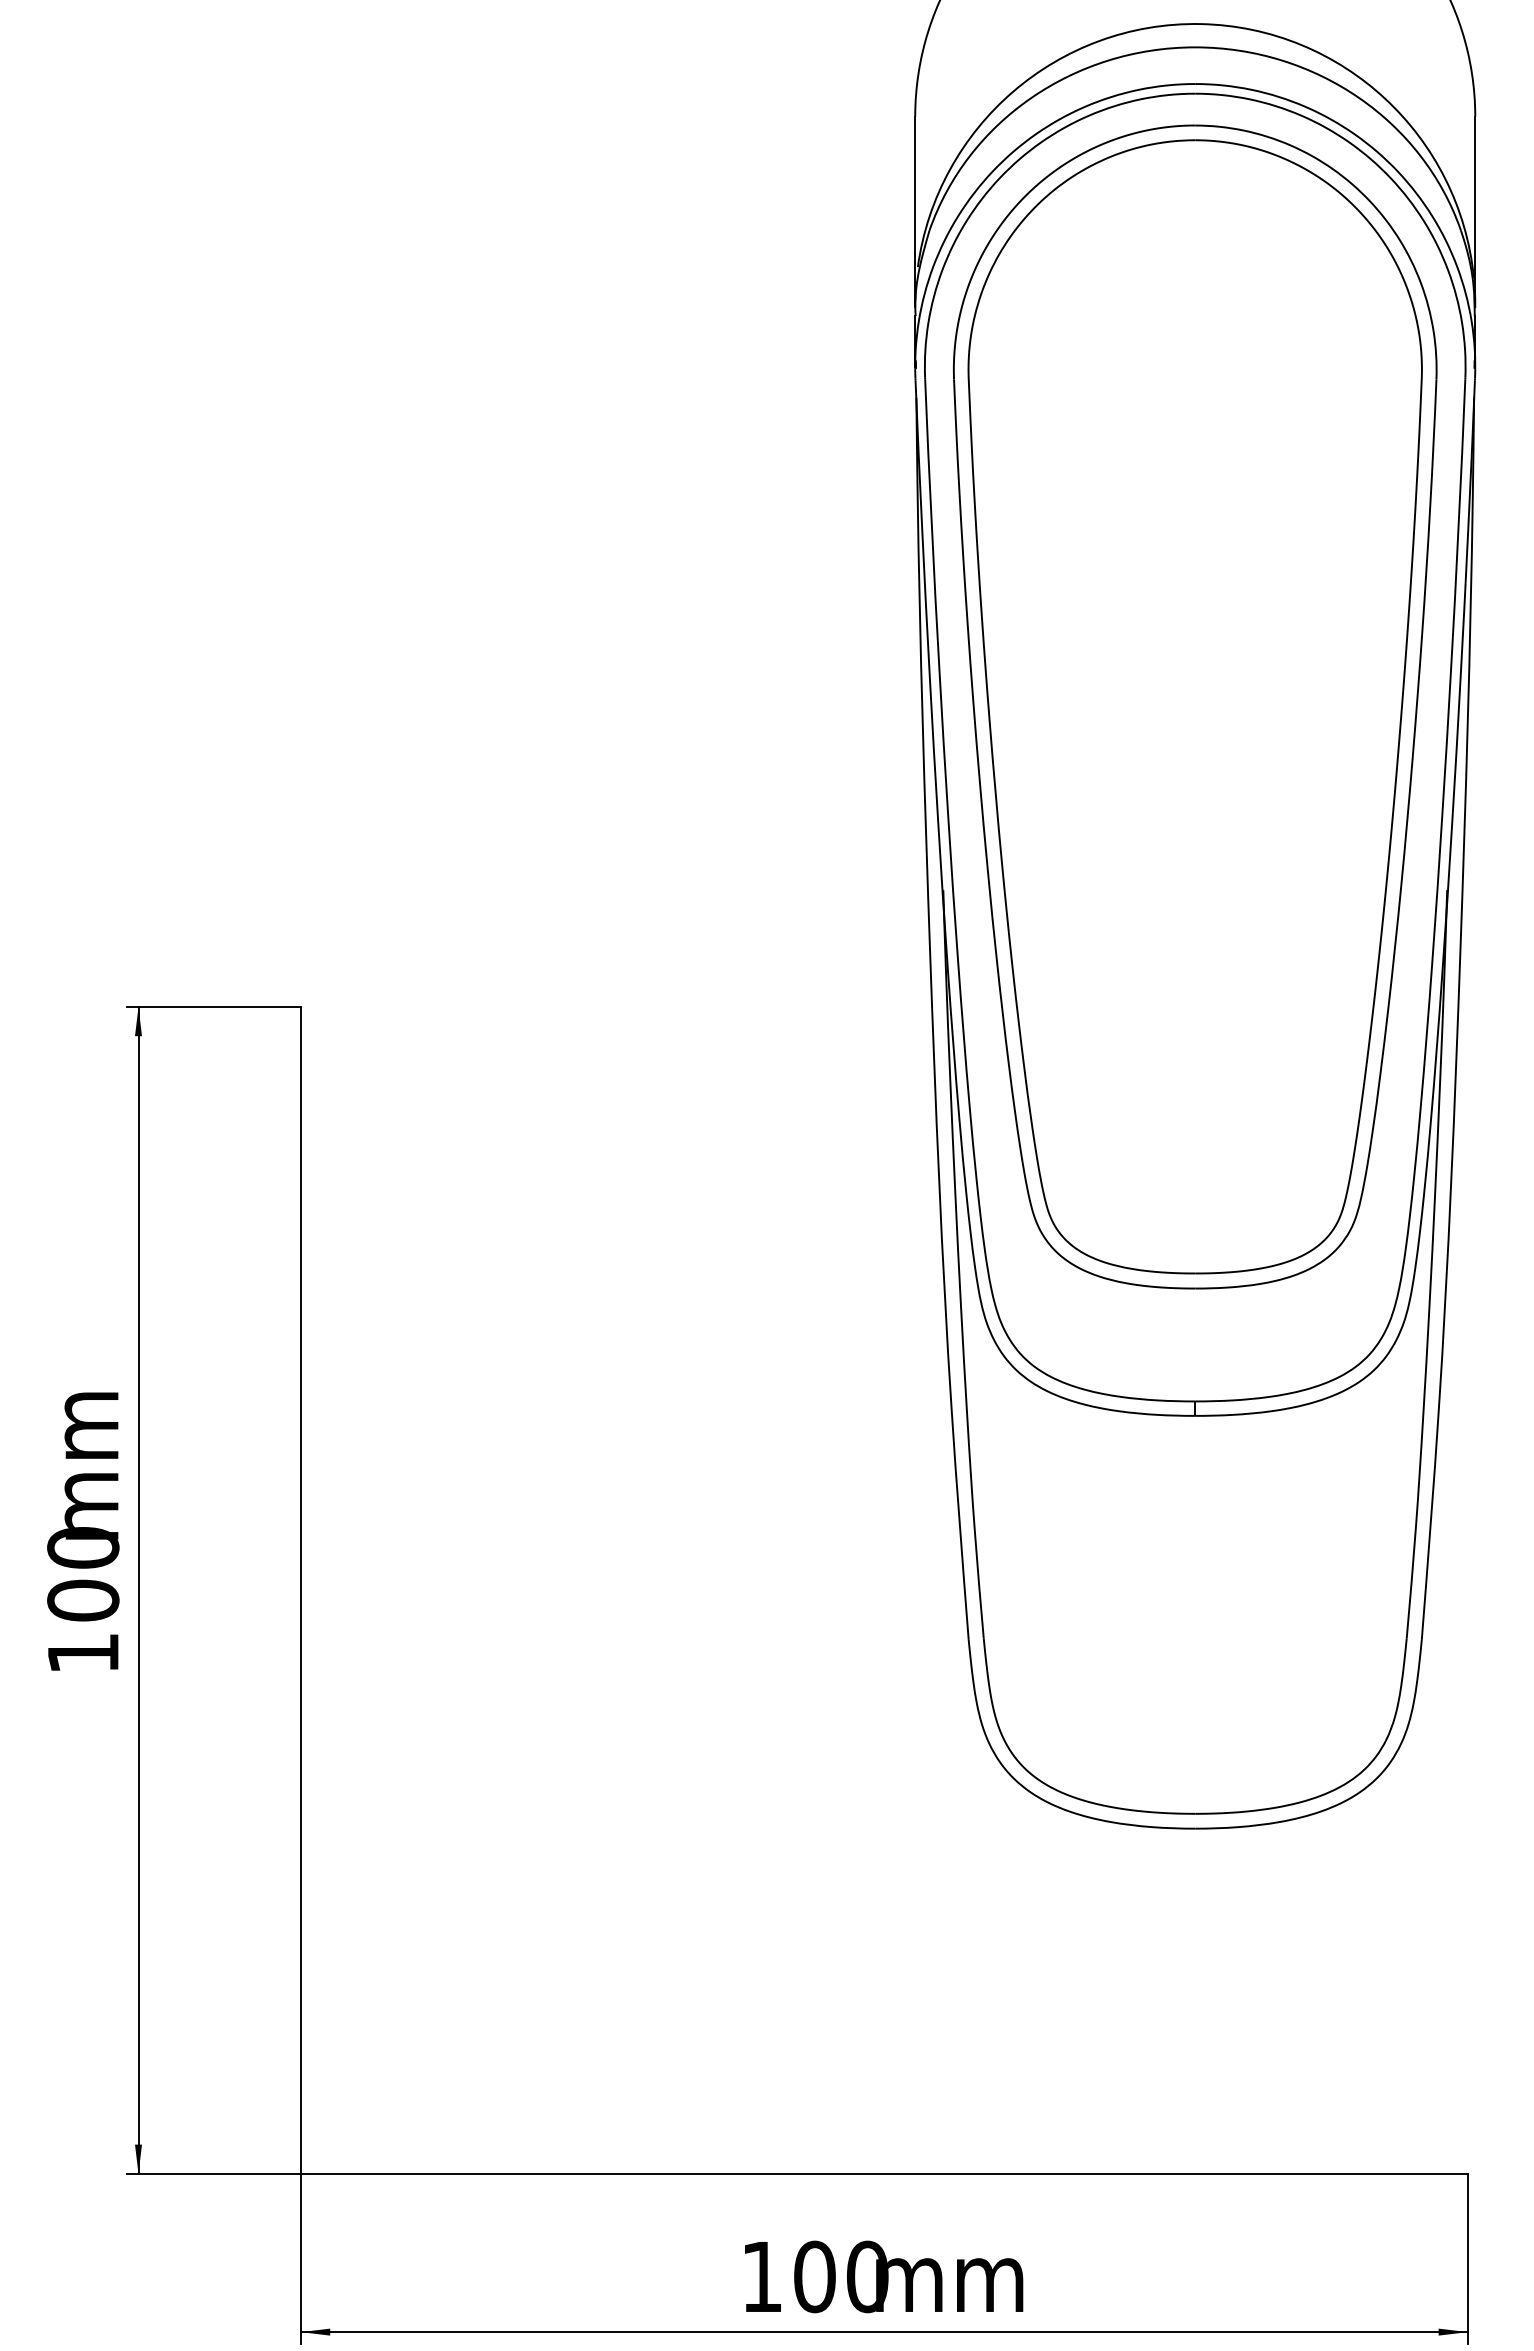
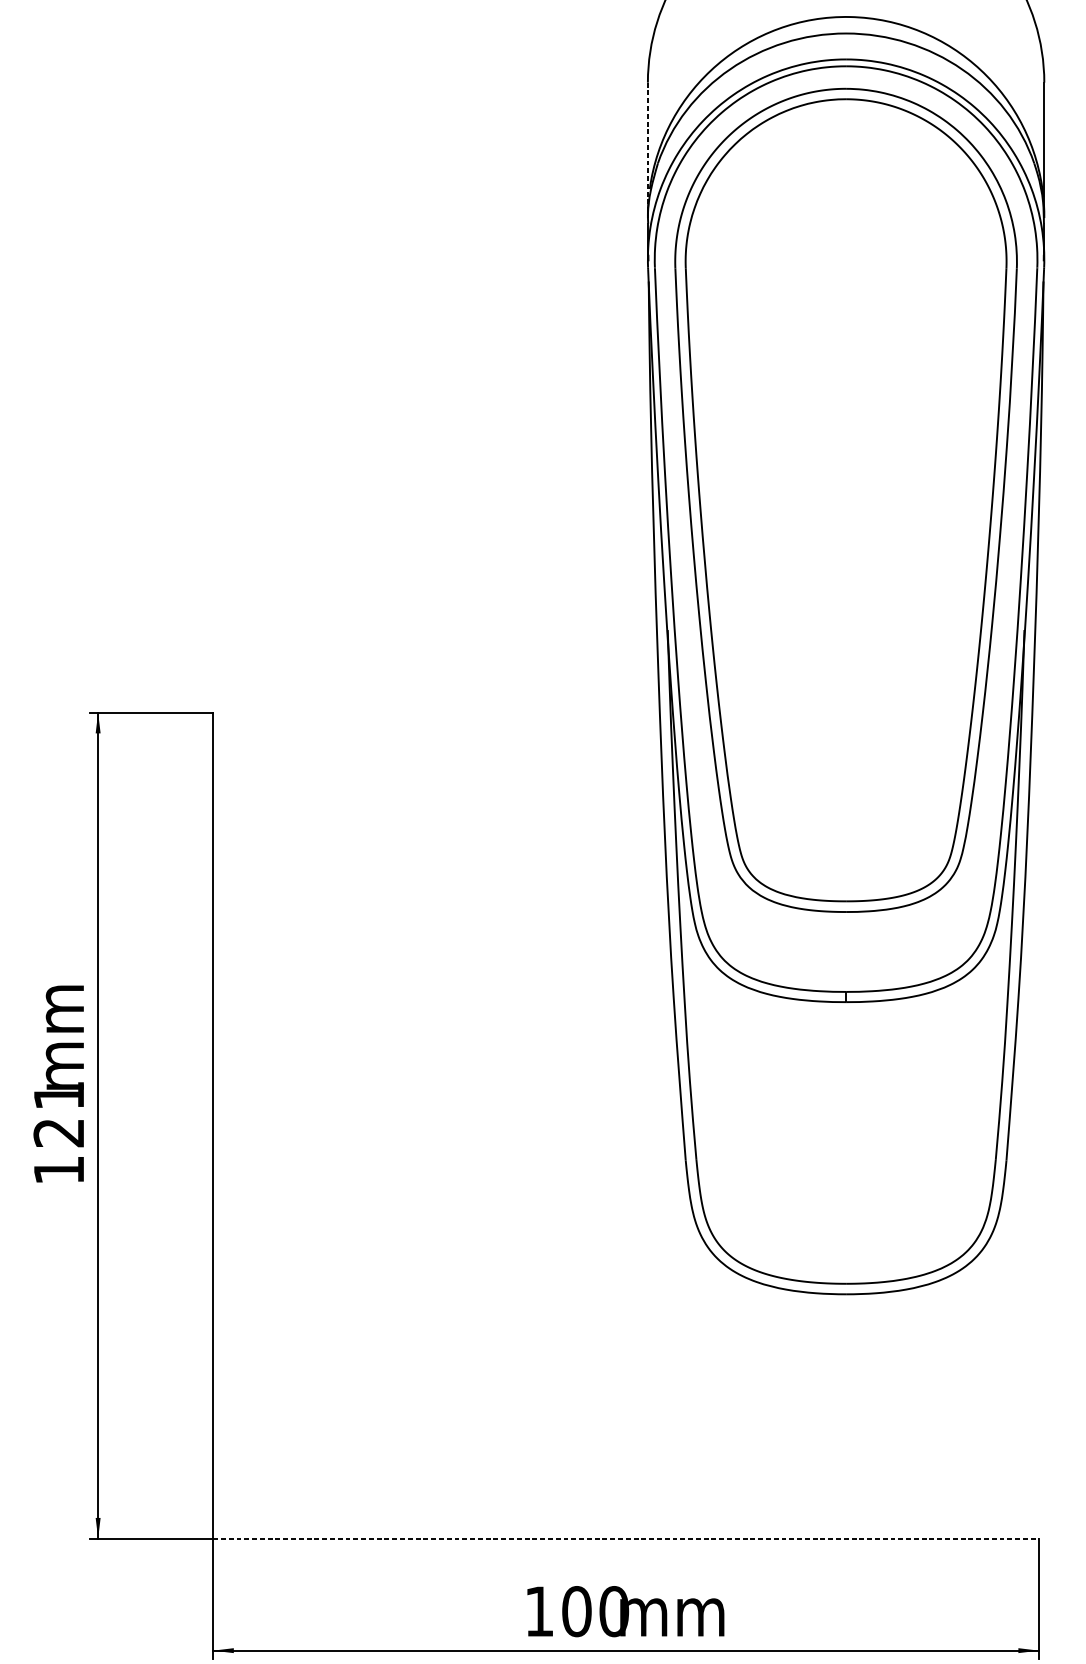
line: (915, 211) -> (648, 149), solid -> dashed
text: (83, 1574) -> (59, 1114), 100 -> 121
line: (884, 2173) -> (626, 1538), solid -> dashed

